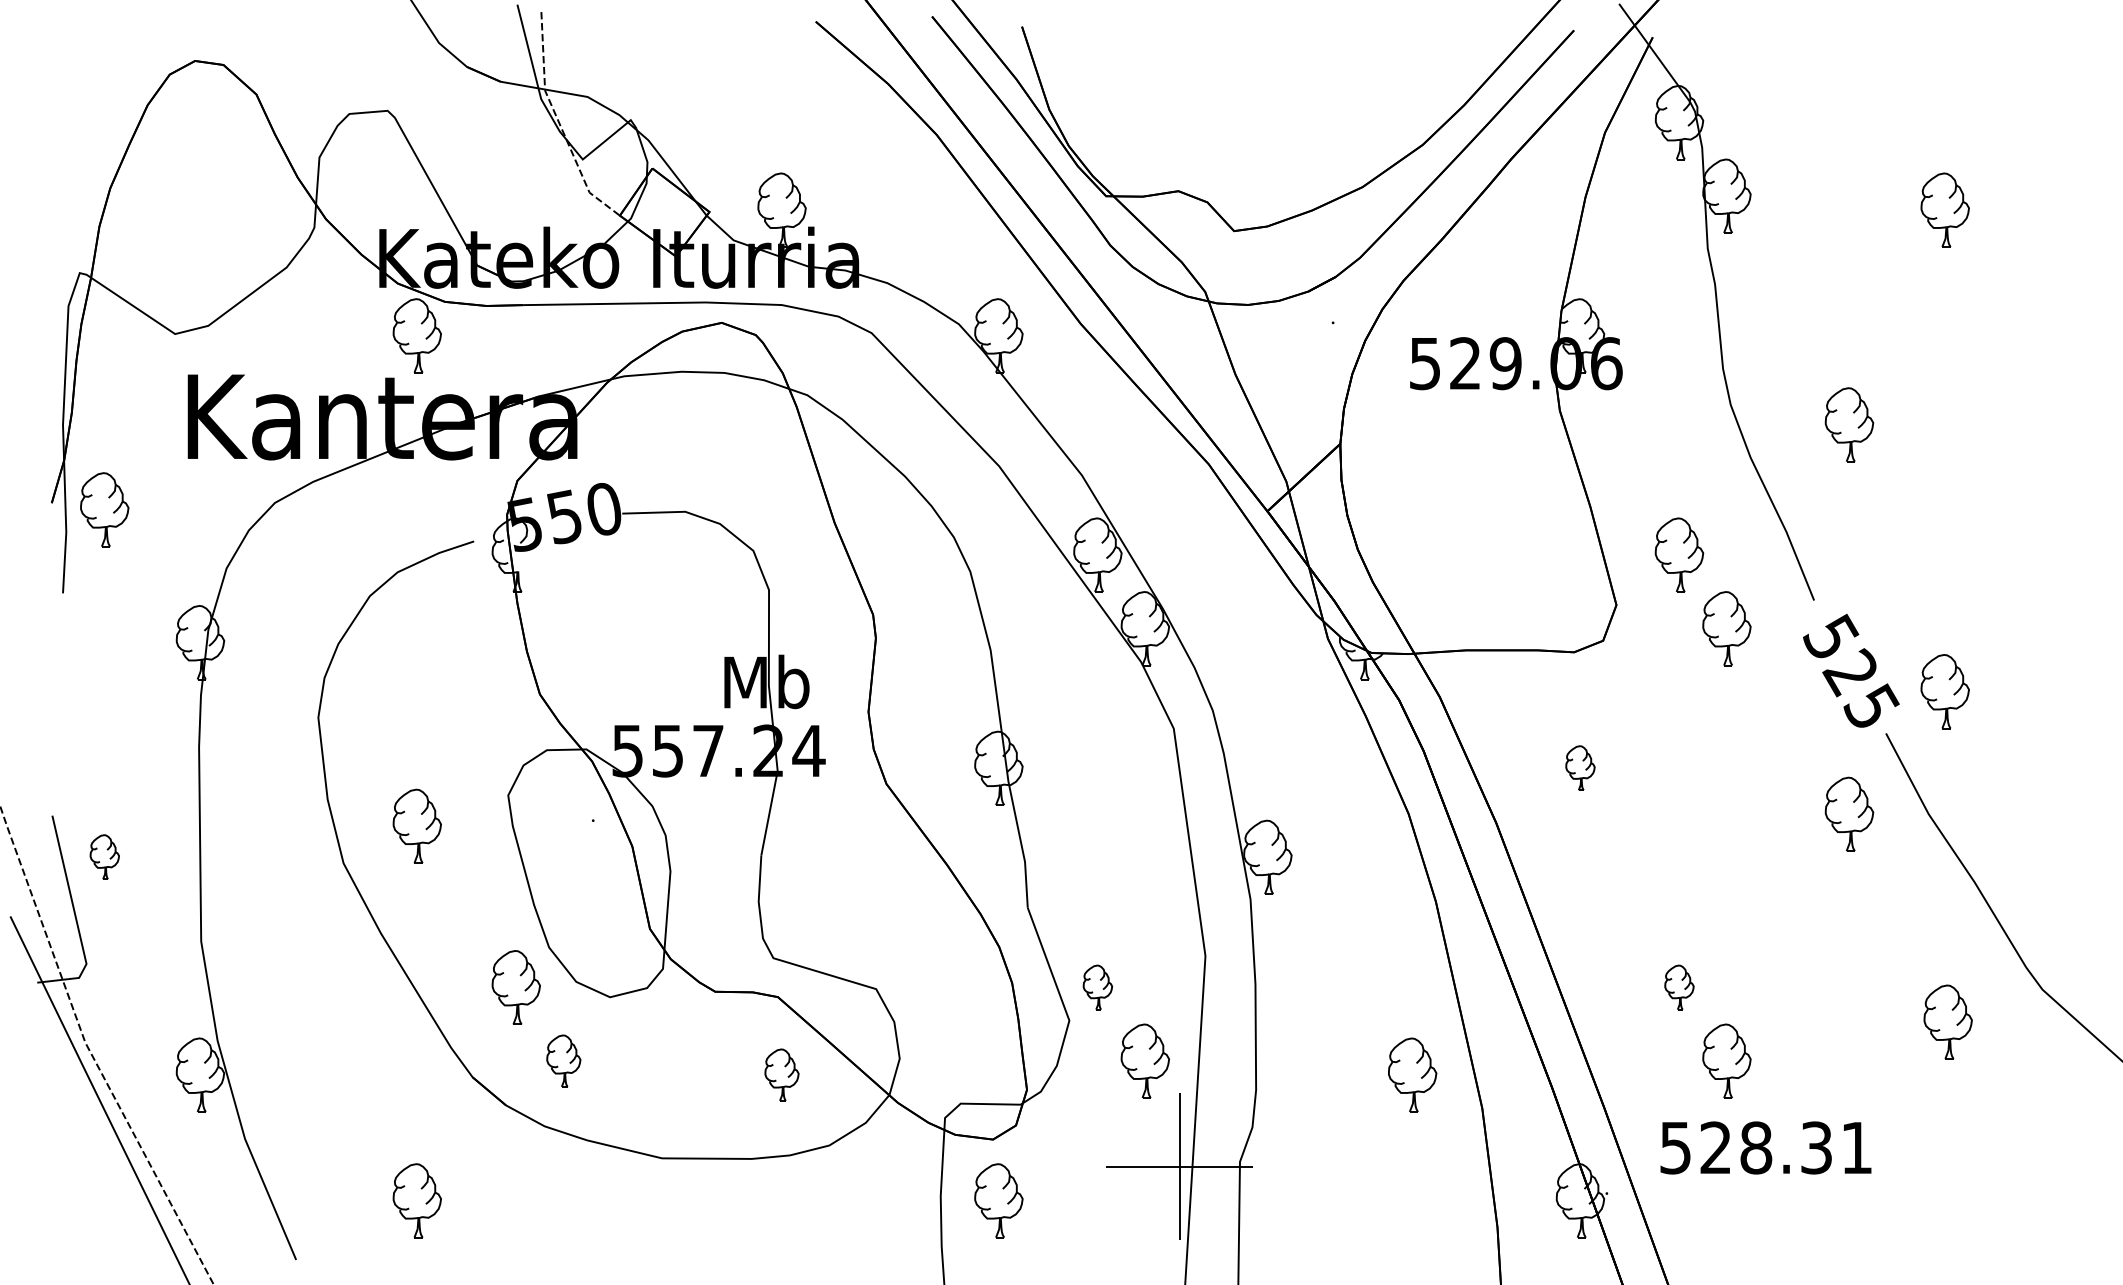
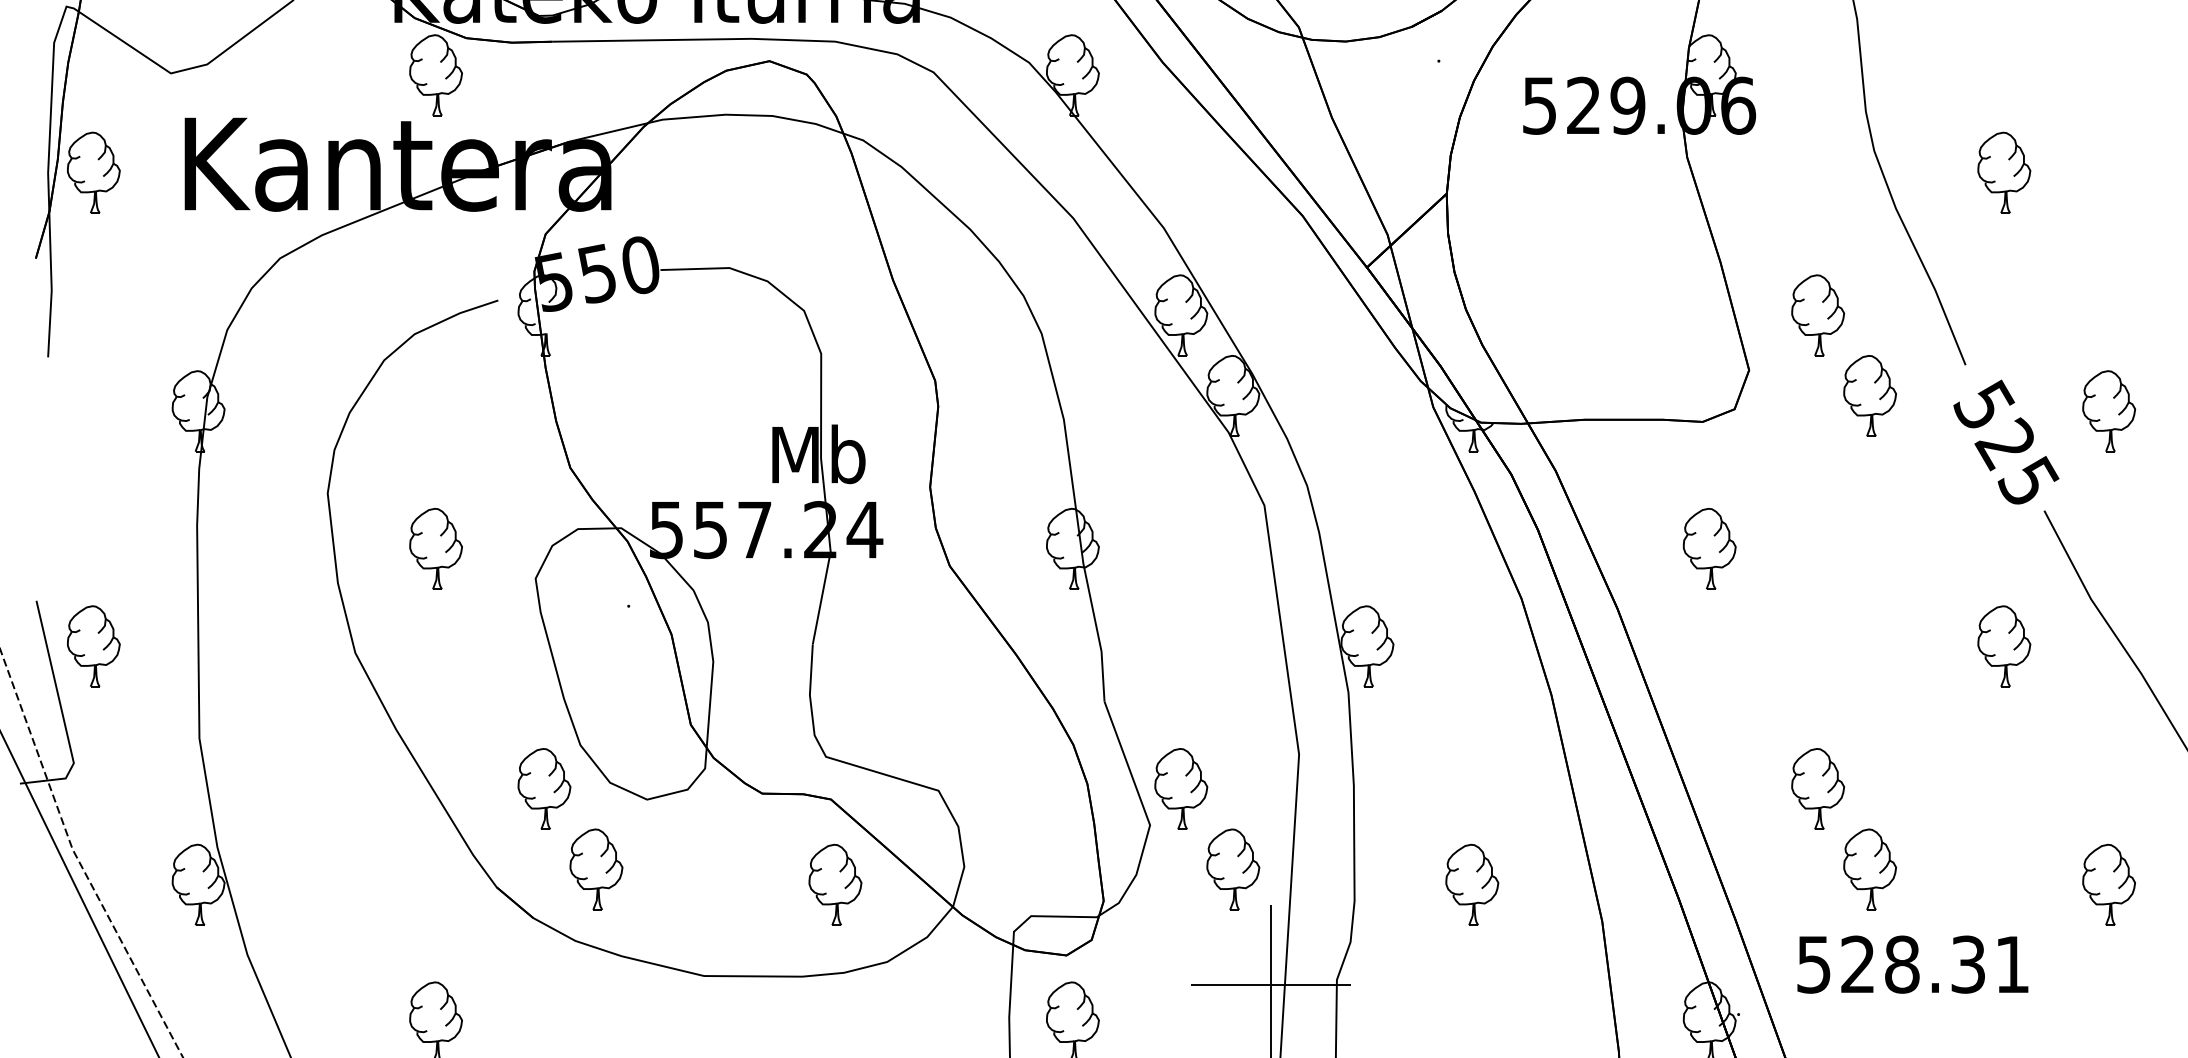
part: (104, 509) -> (93, 172), moved
part: (1944, 691) -> (2108, 411), moved
part: (1580, 767) -> (1709, 548), size x1.67
part: (1849, 813) -> (2004, 645), moved
part: (416, 825) -> (435, 548), moved
part: (104, 856) -> (93, 645), size x1.67
part: (1097, 987) -> (1180, 788), size x1.67
part: (1679, 987) -> (1818, 788), size x1.67
part: (1947, 1021) -> (2108, 884), moved
part: (563, 1060) -> (596, 868), size x1.43
part: (781, 1074) -> (834, 884), size x1.43
part: (1412, 1074) -> (1472, 884), moved

